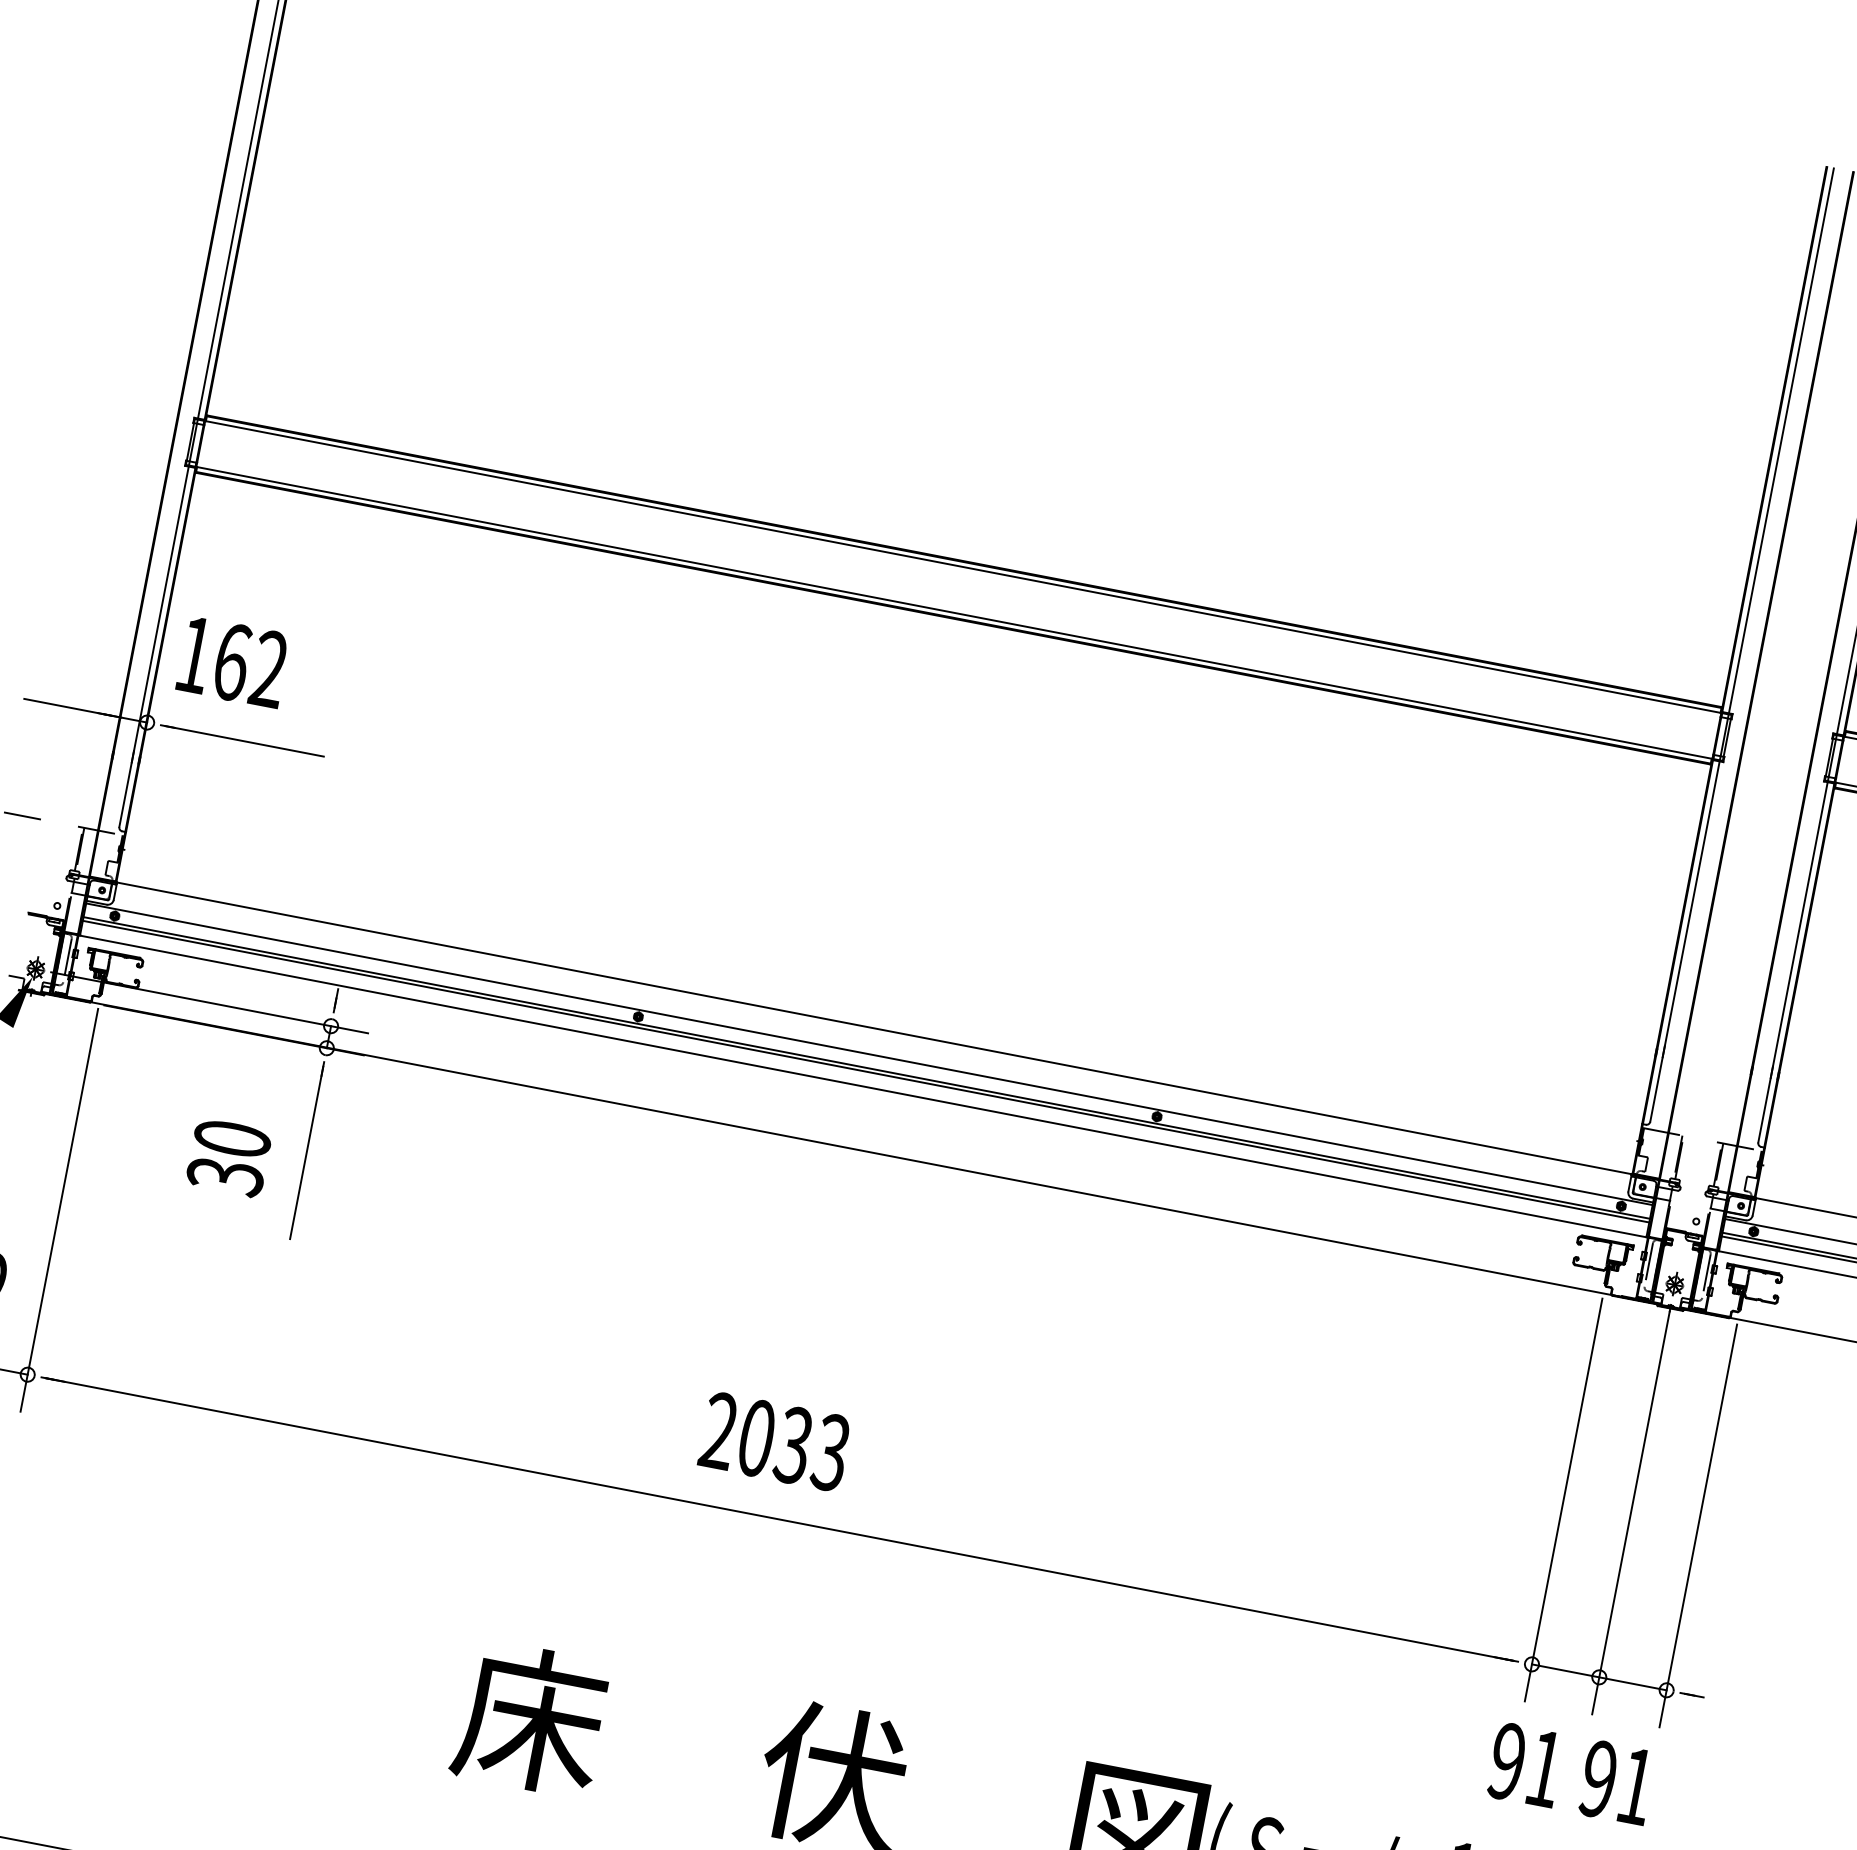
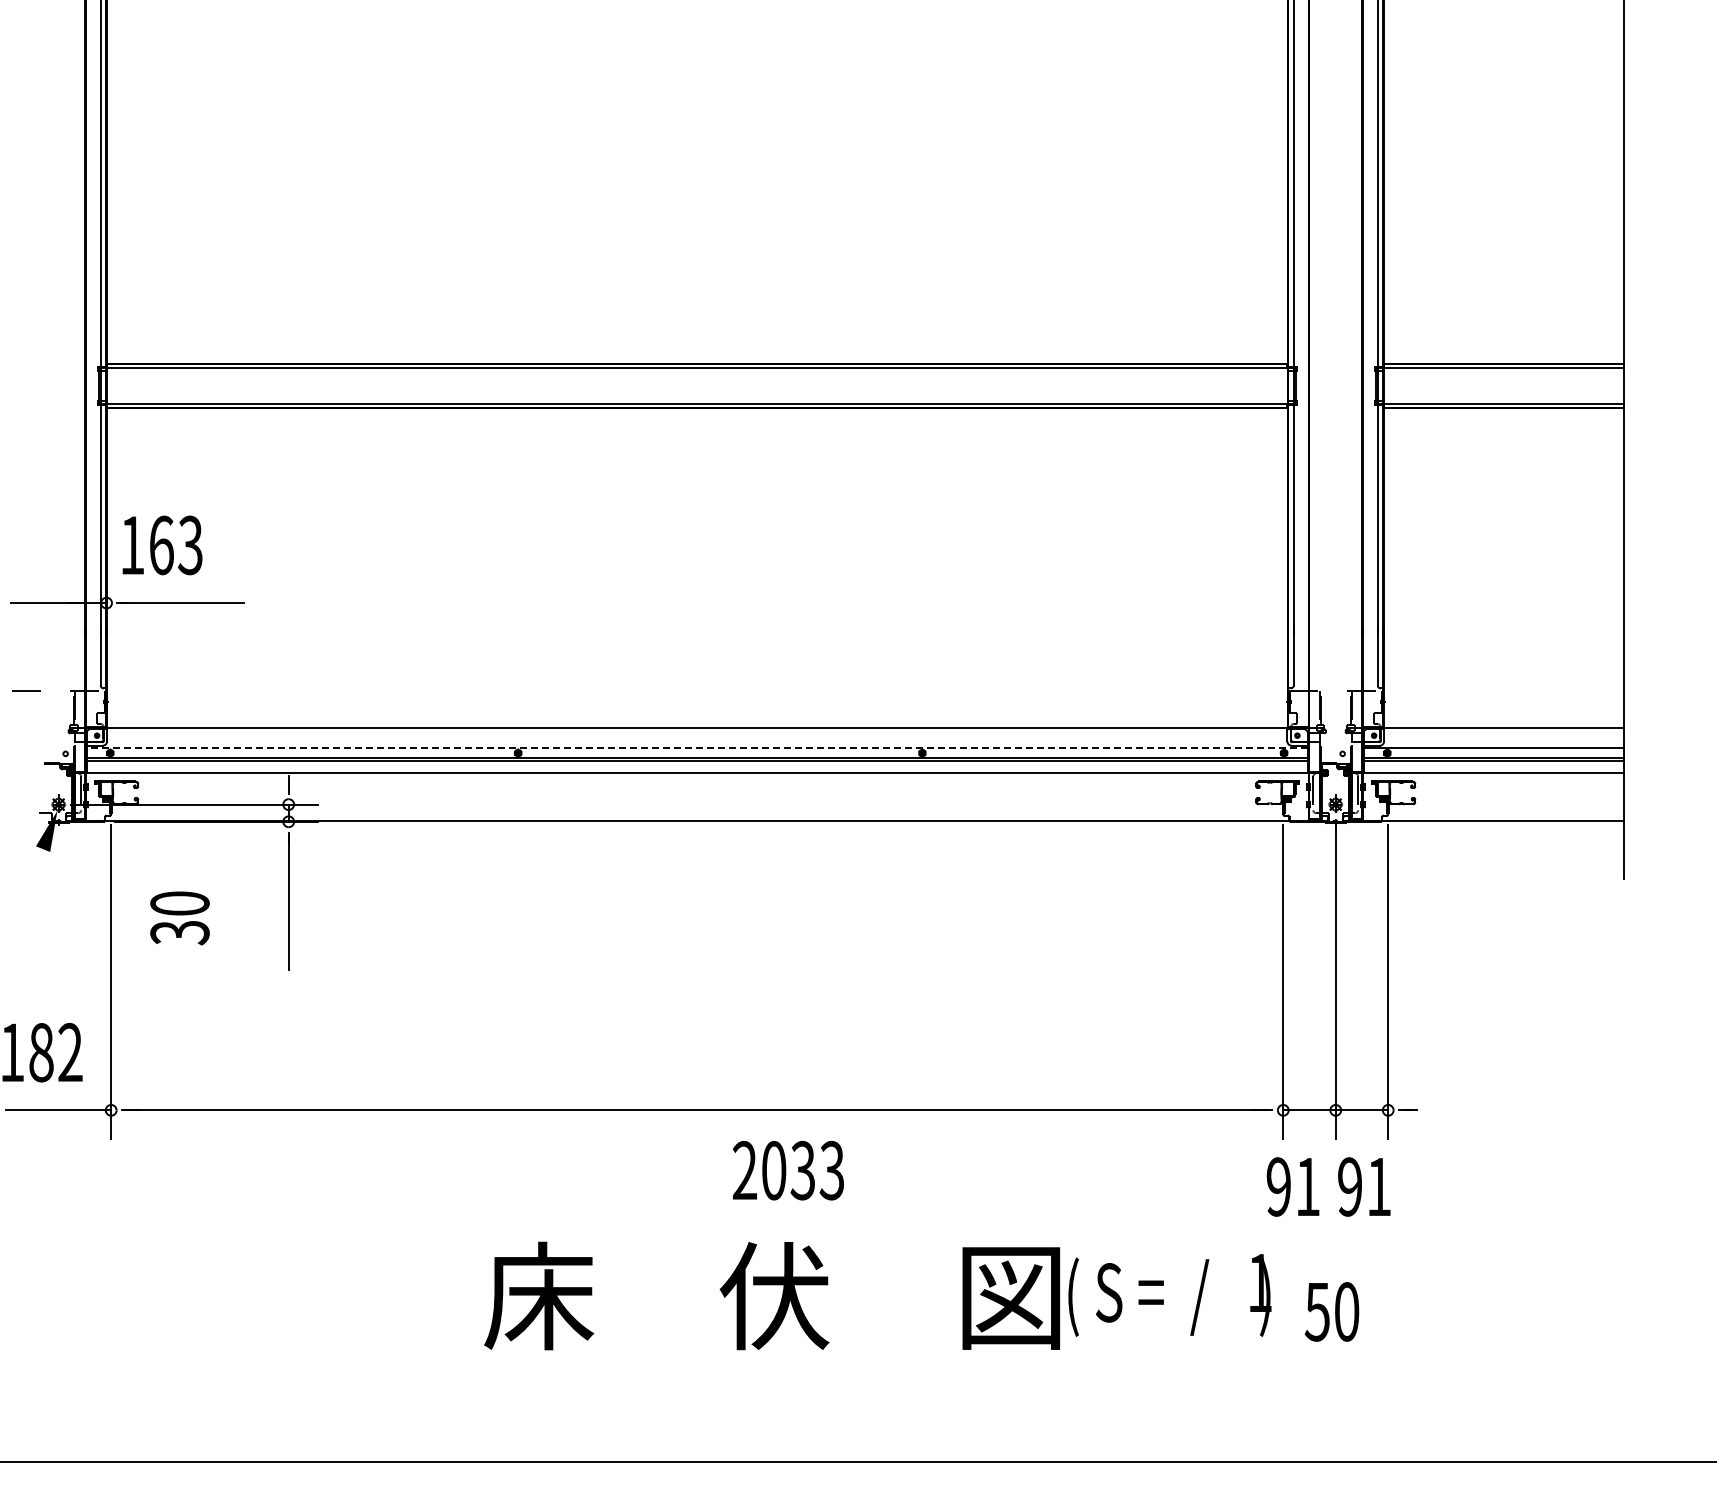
text: (269, 669) -> (190, 545), 162 -> 163
line: (868, 1053) -> (696, 747), solid -> dashed
text: (228, 1157) -> (179, 918), moved
text: (775, 1441) -> (788, 1170), moved

